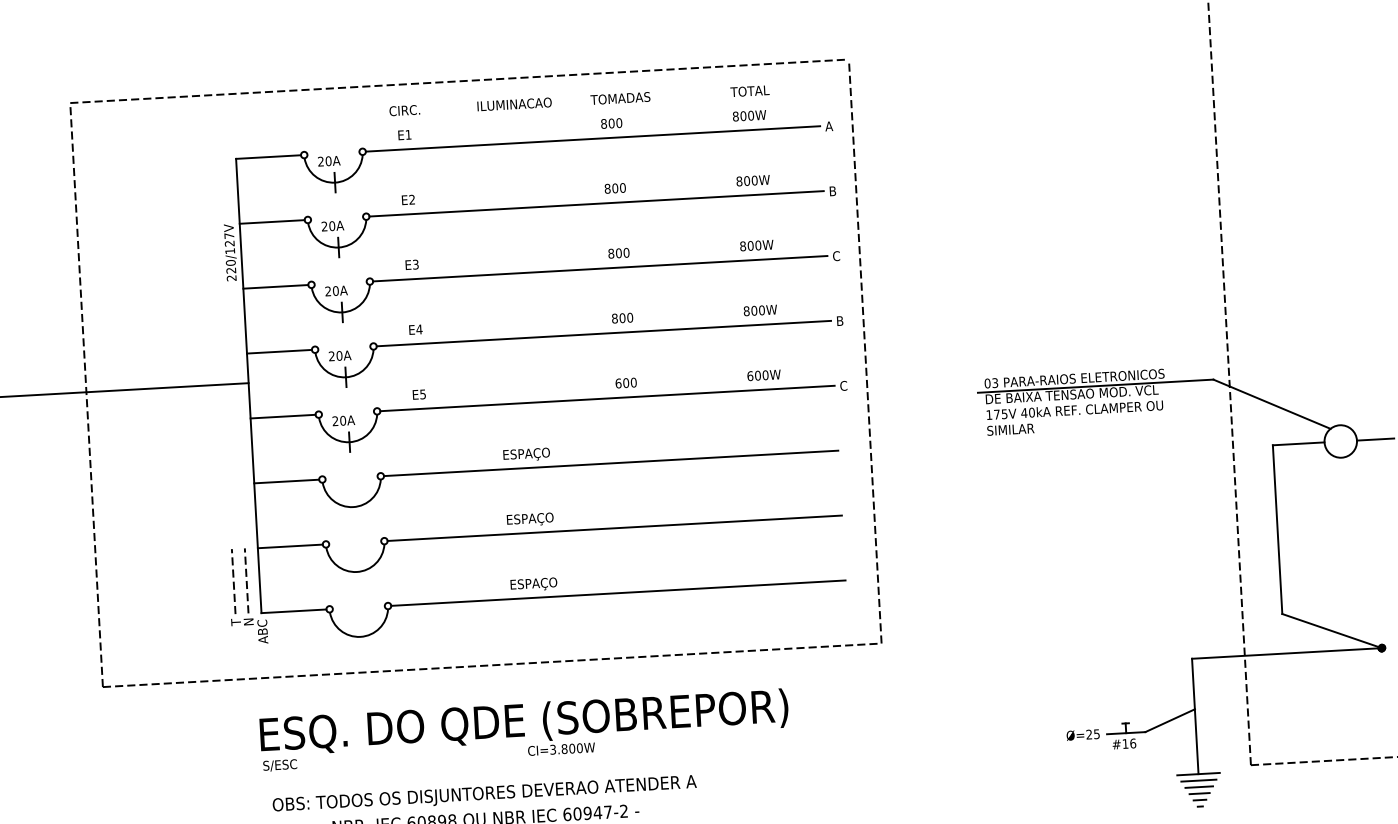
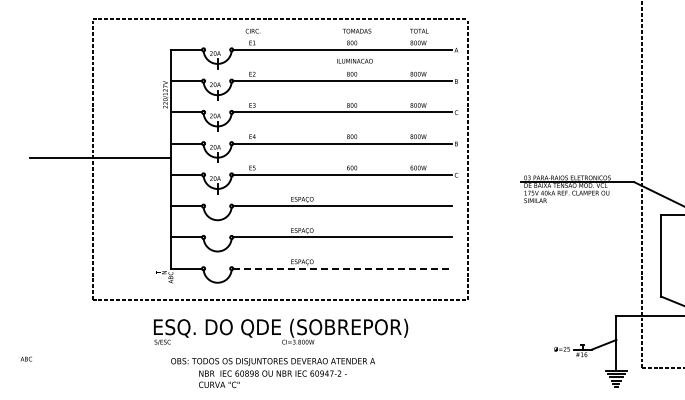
text: (513, 103) -> (354, 60), moved
line: (234, 580) -> (158, 252), removed
line: (246, 580) -> (164, 252), removed
line: (620, 592) -> (343, 268), solid -> dashed
text: (525, 729) -> (281, 331), moved

